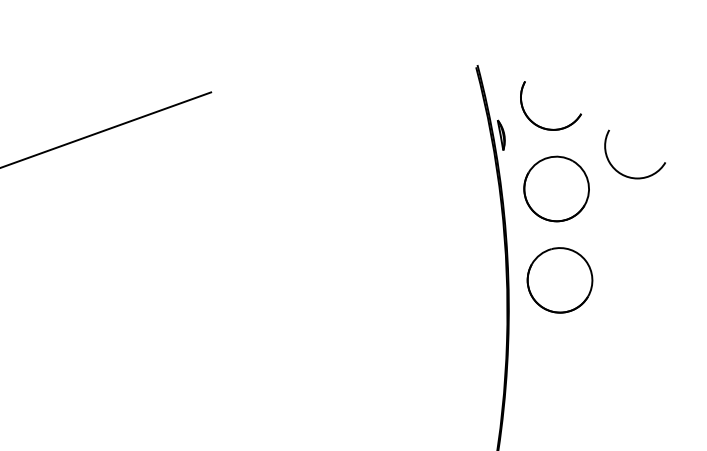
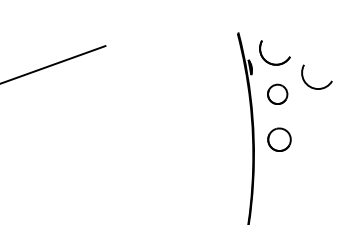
part: (555, 189) -> (277, 94), size x0.6
part: (559, 279) -> (279, 139), size x0.7

